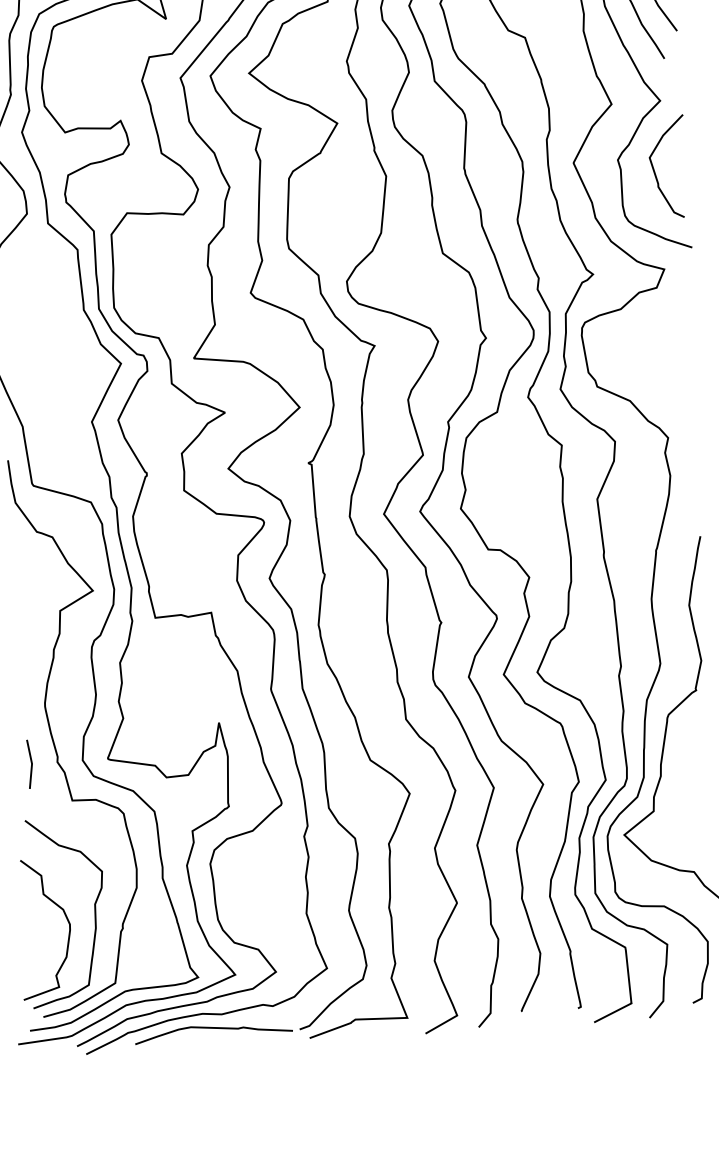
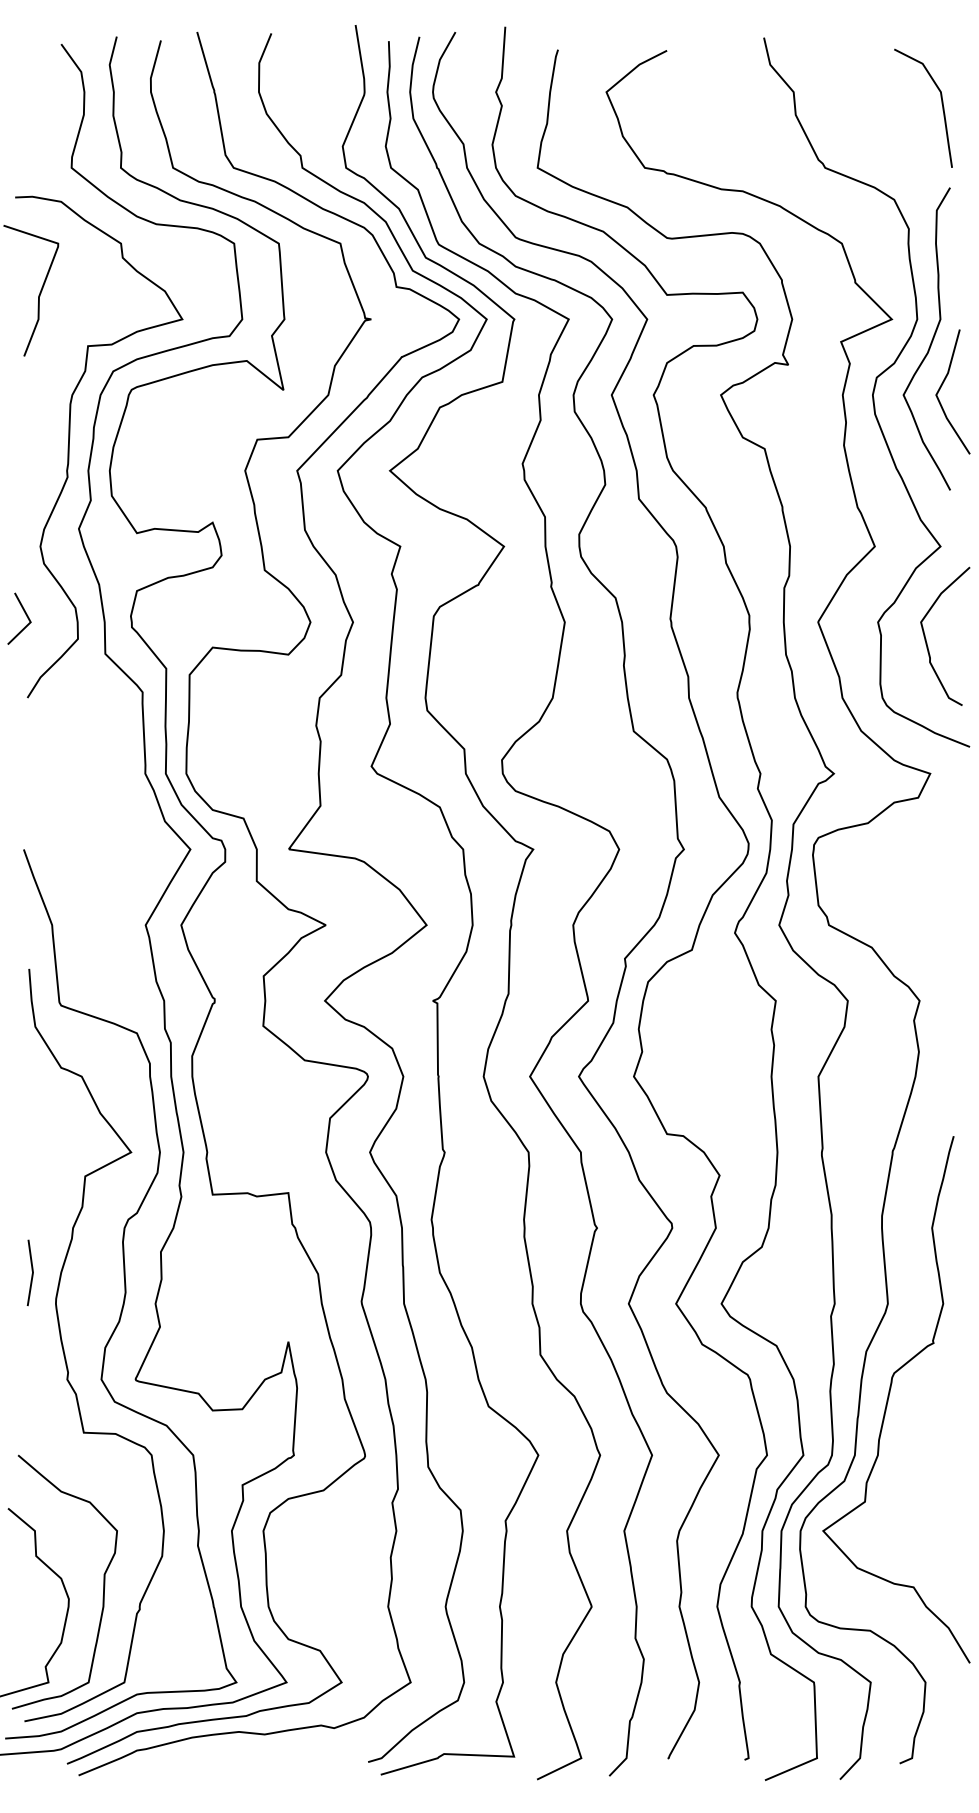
line: (30, 762) -> (31, 1270), moved
curve: (212, 1028) -> (251, 1752), removed

